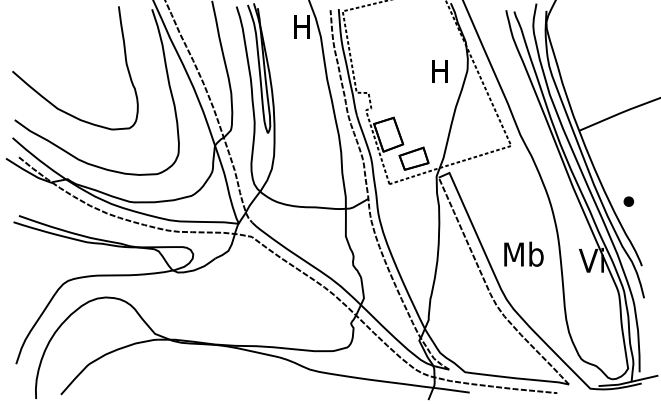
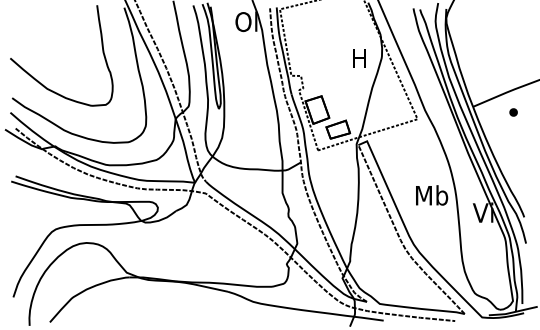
text: (301, 26) -> (246, 21), H -> Ol
part: (628, 201) -> (513, 112), moved
text: (523, 253) -> (431, 194), moved

